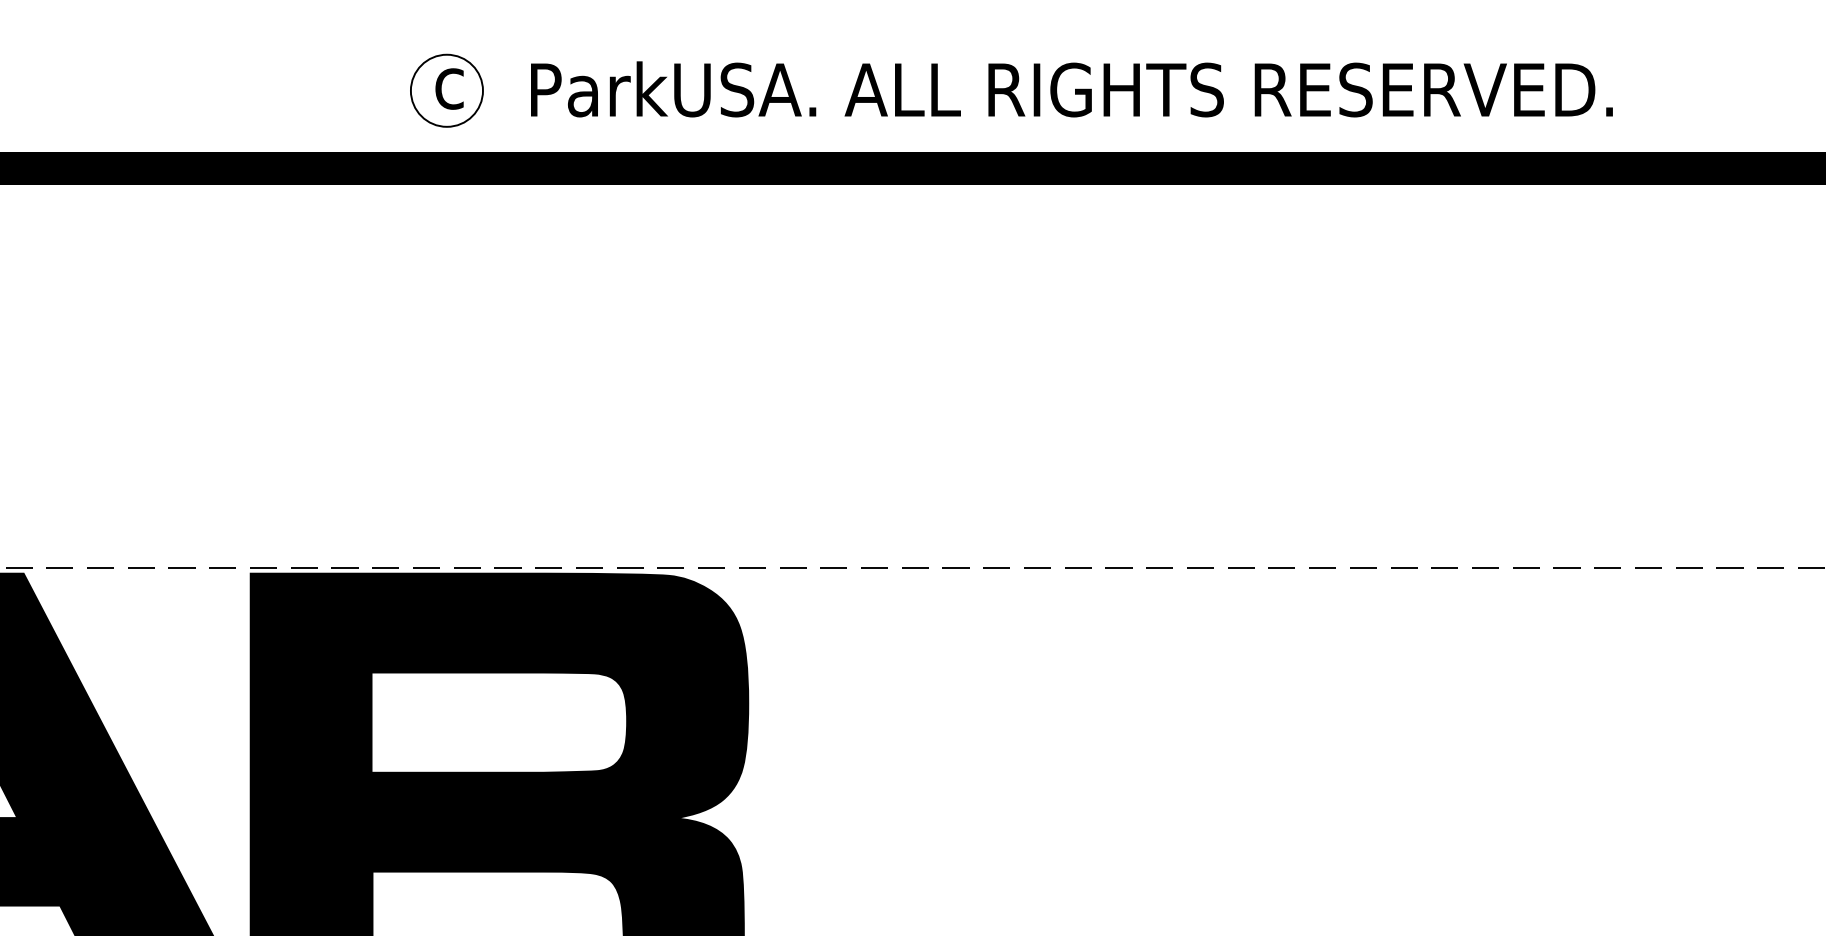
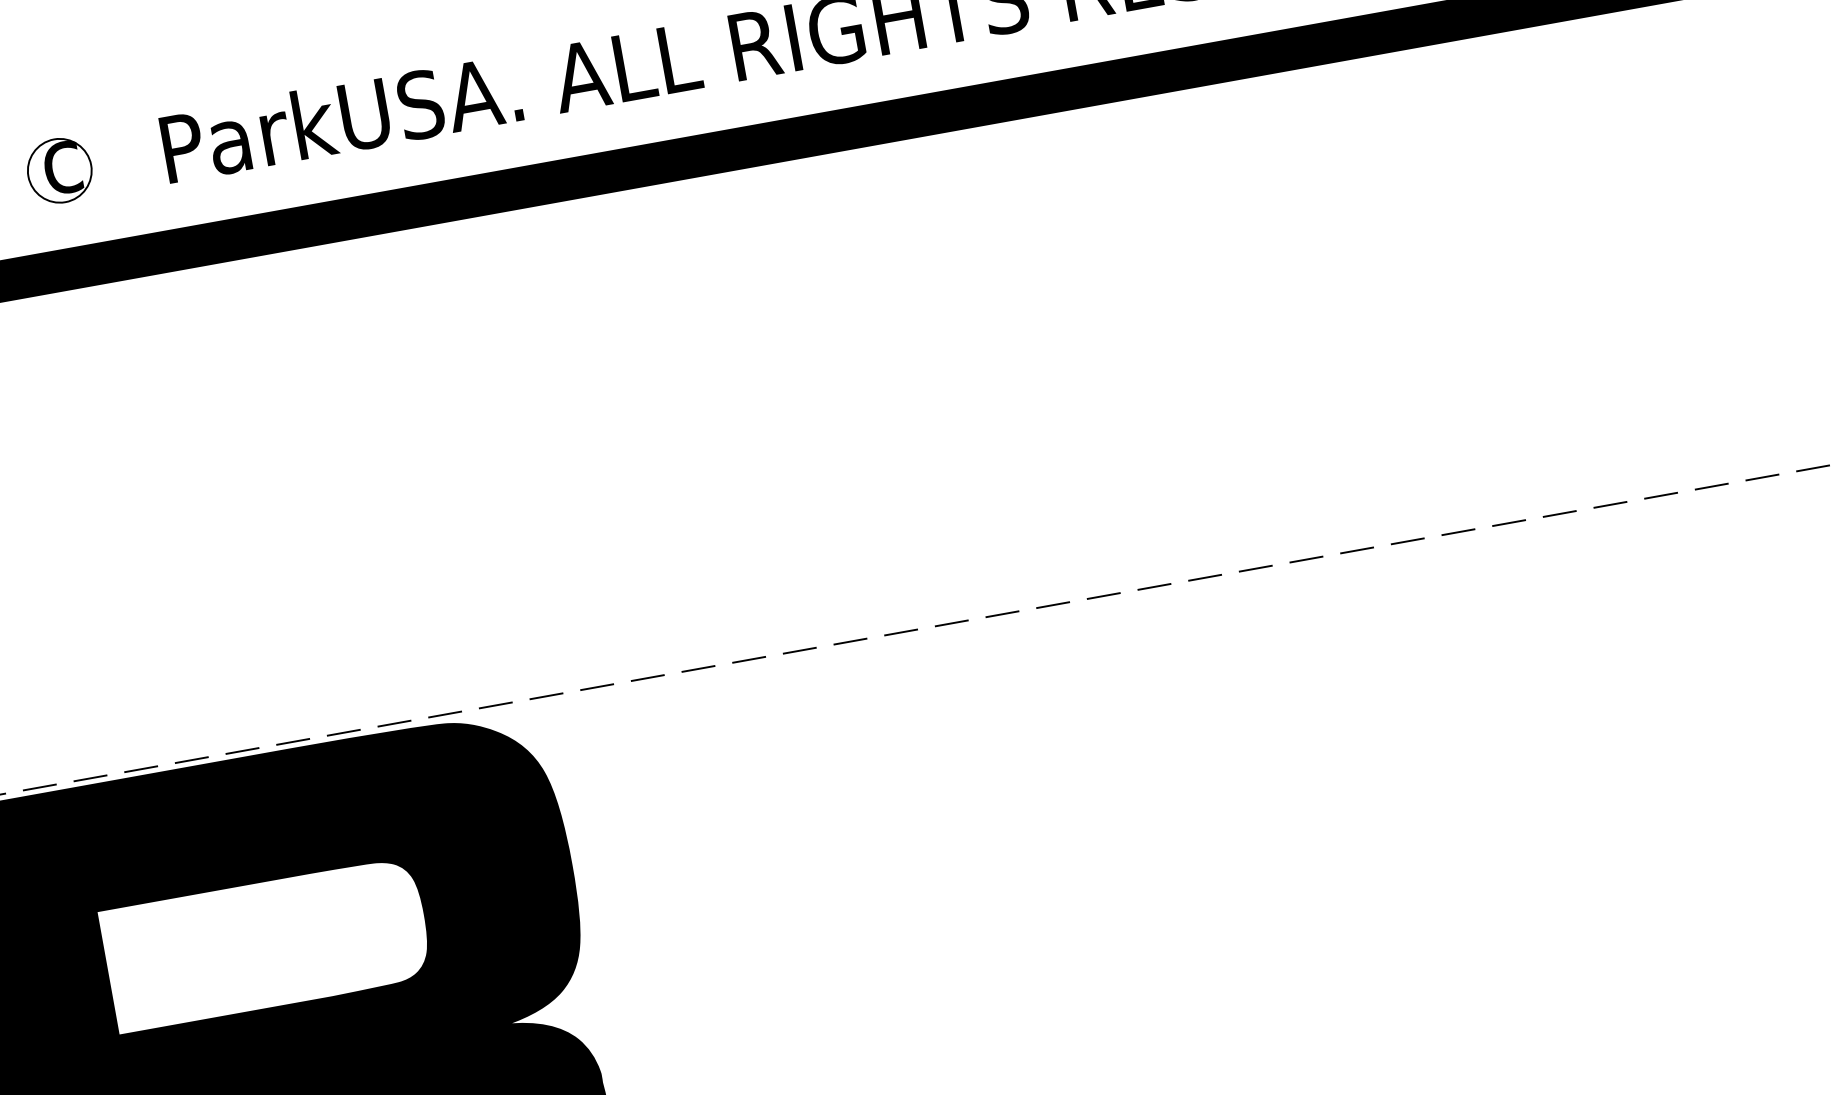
circle: (446, 90) -> (59, 170), size x0.7

